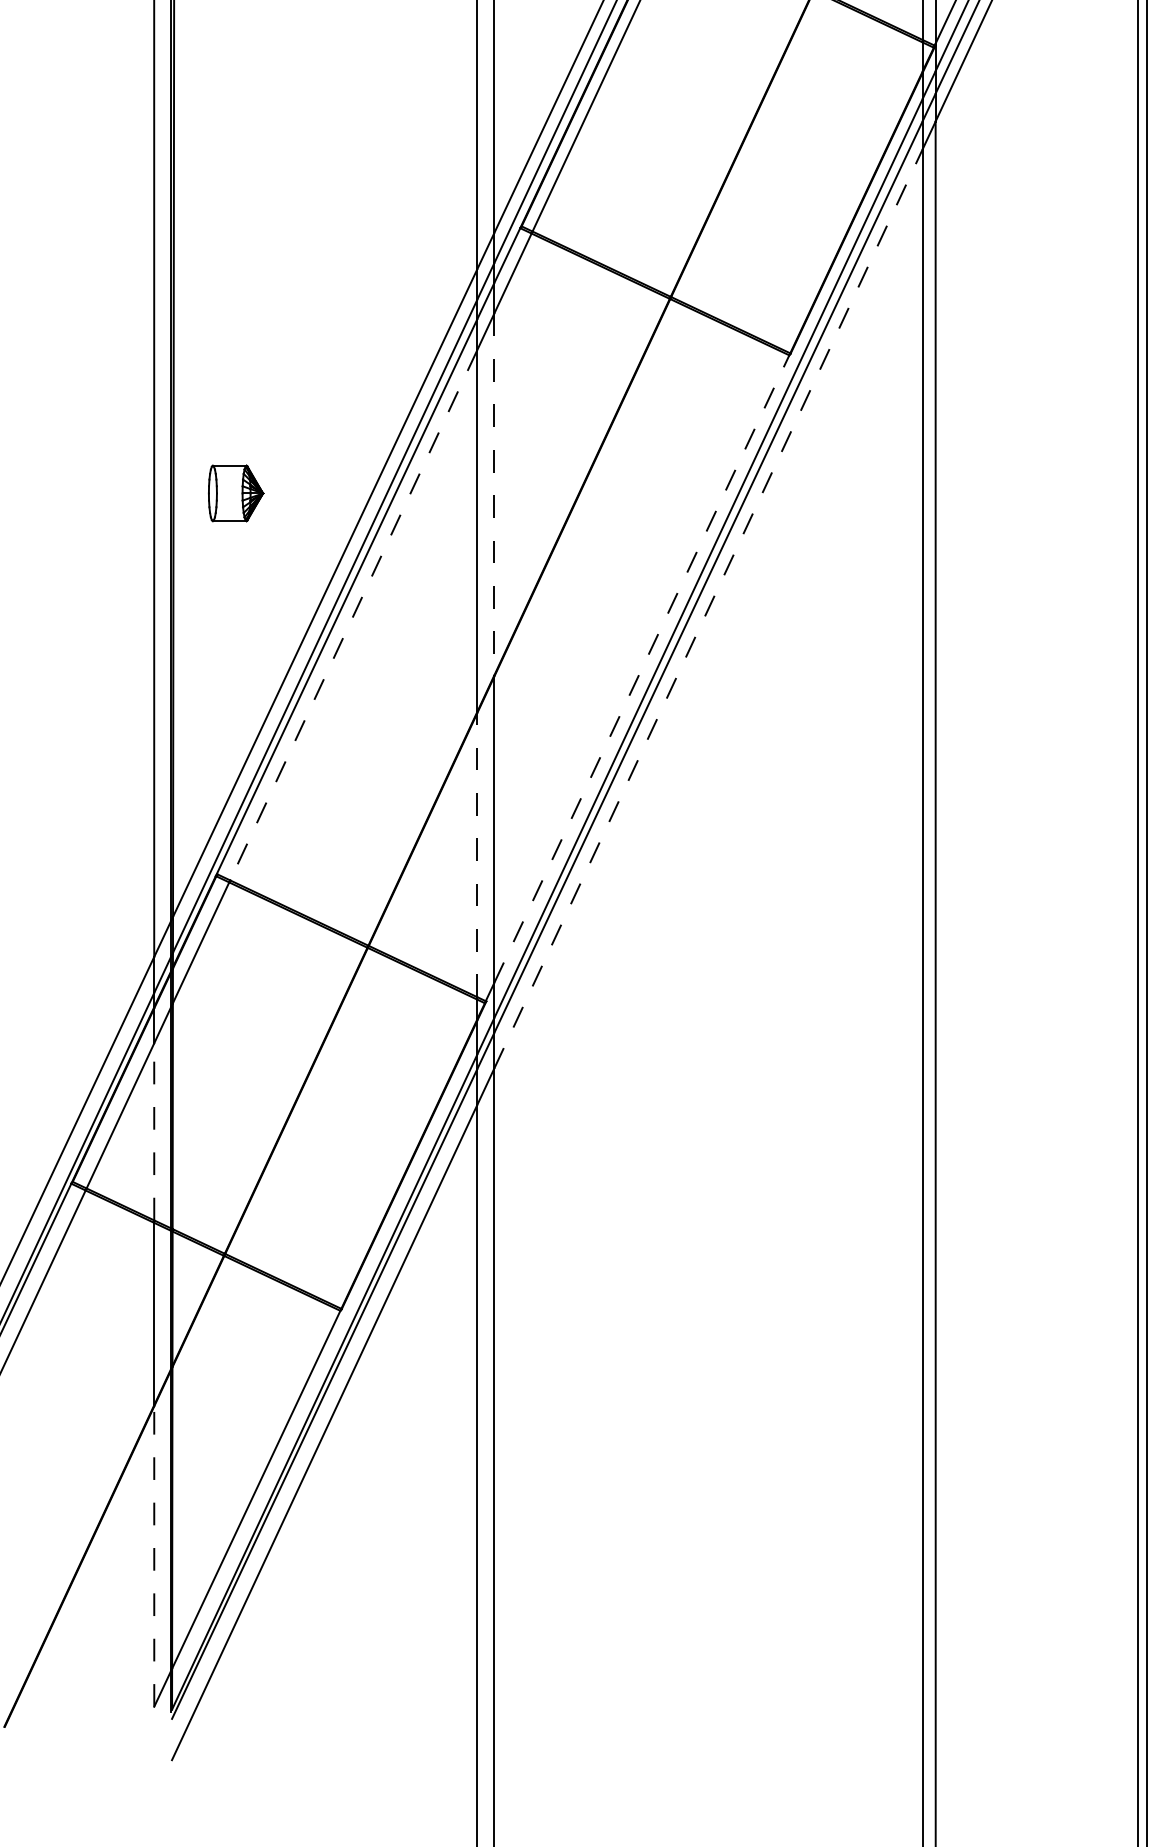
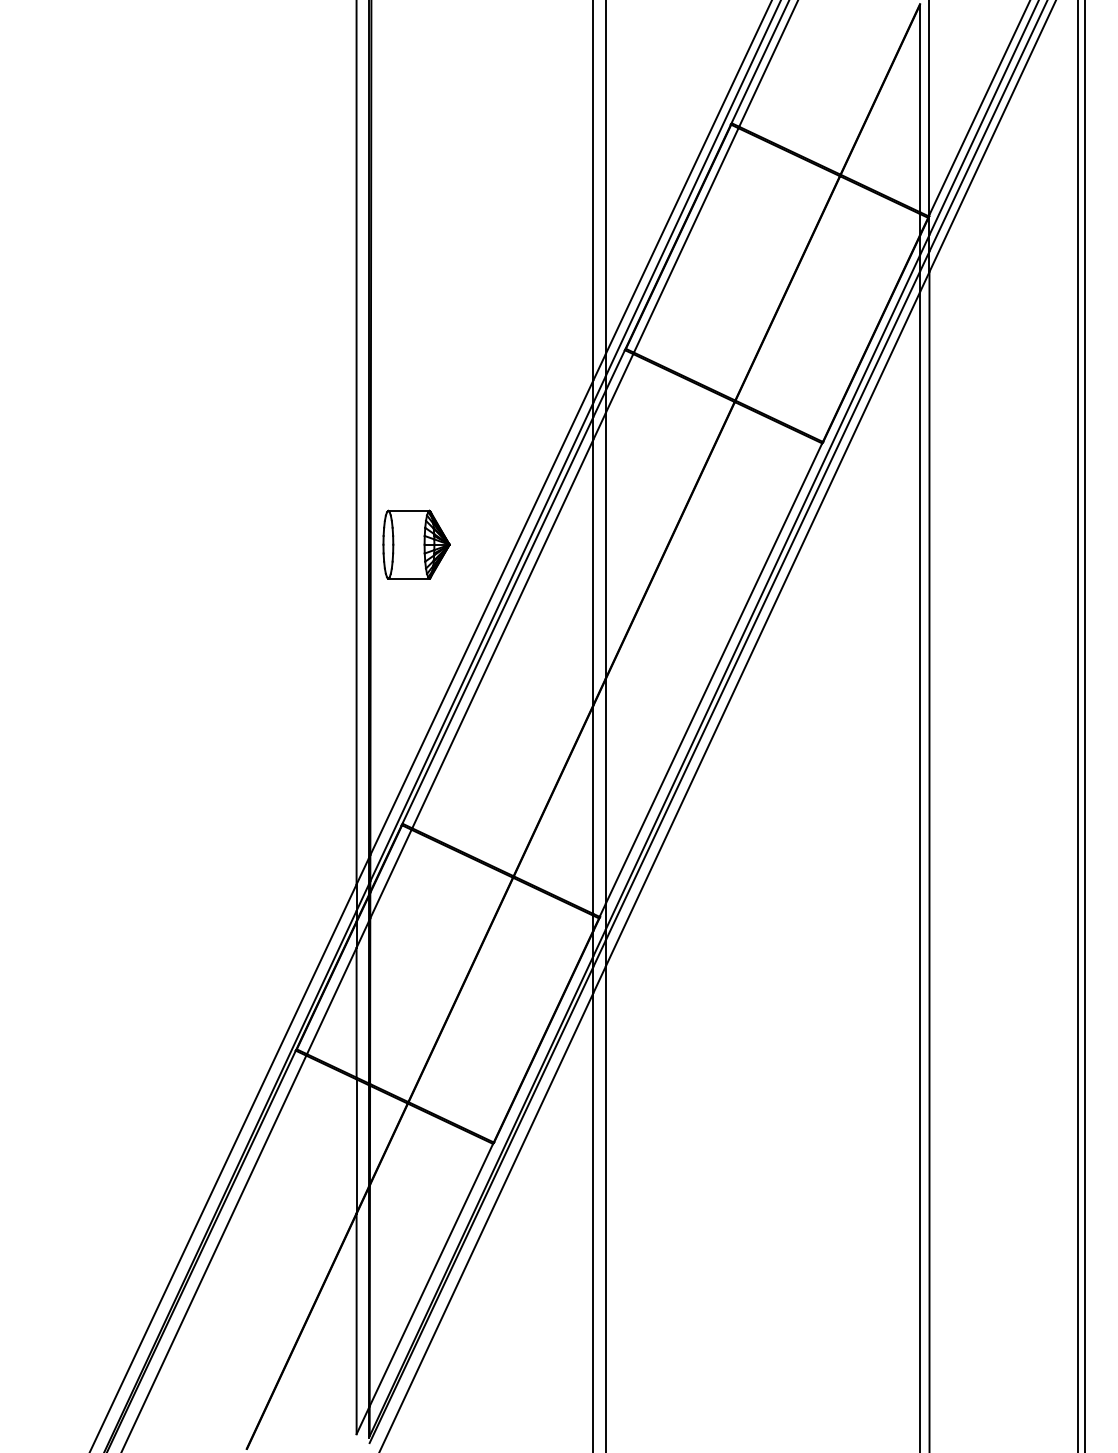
part: (235, 493) -> (416, 544), size x1.67
line: (493, 494) -> (605, 545), dashed -> solid
line: (707, 609) -> (762, 629), dashed -> solid
line: (353, 616) -> (502, 634), dashed -> solid
line: (642, 669) -> (714, 673), dashed -> solid
line: (477, 854) -> (593, 809), dashed -> solid
line: (154, 1131) -> (356, 1012), dashed -> solid
line: (154, 1555) -> (356, 1323), dashed -> solid

